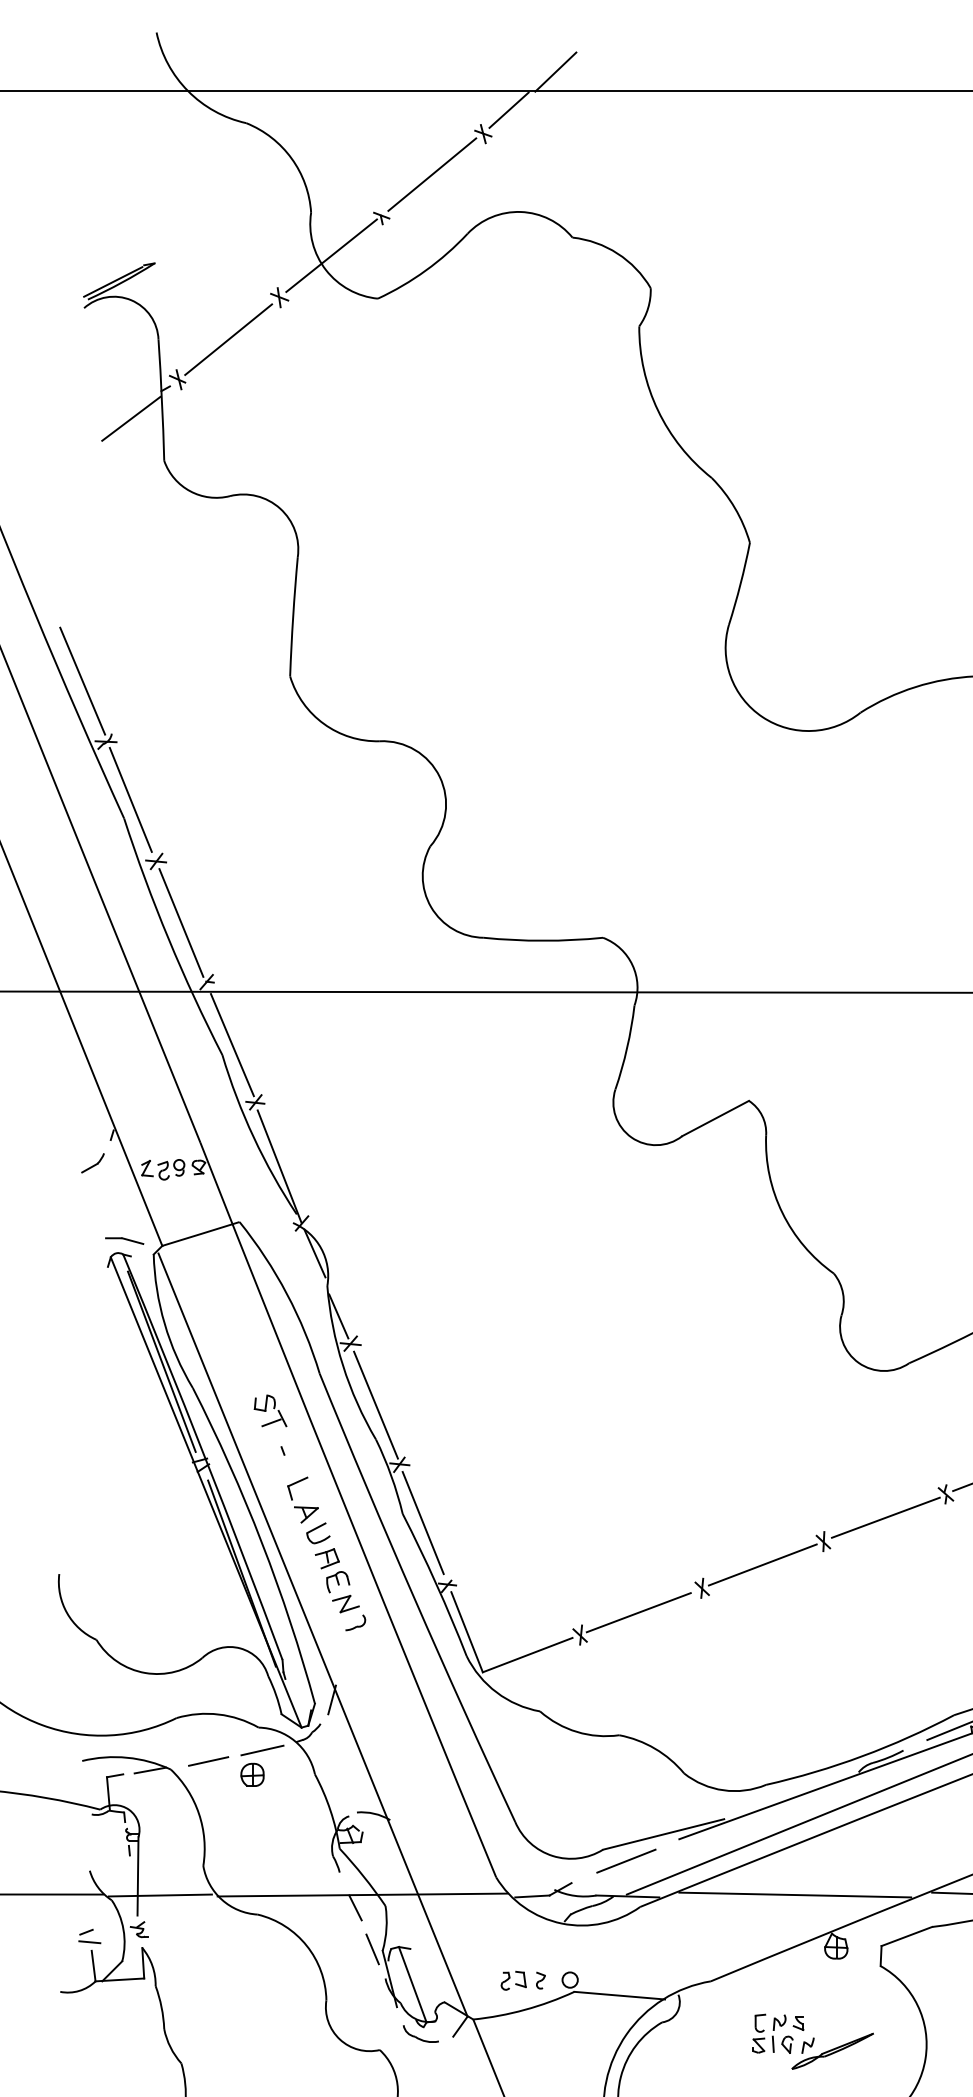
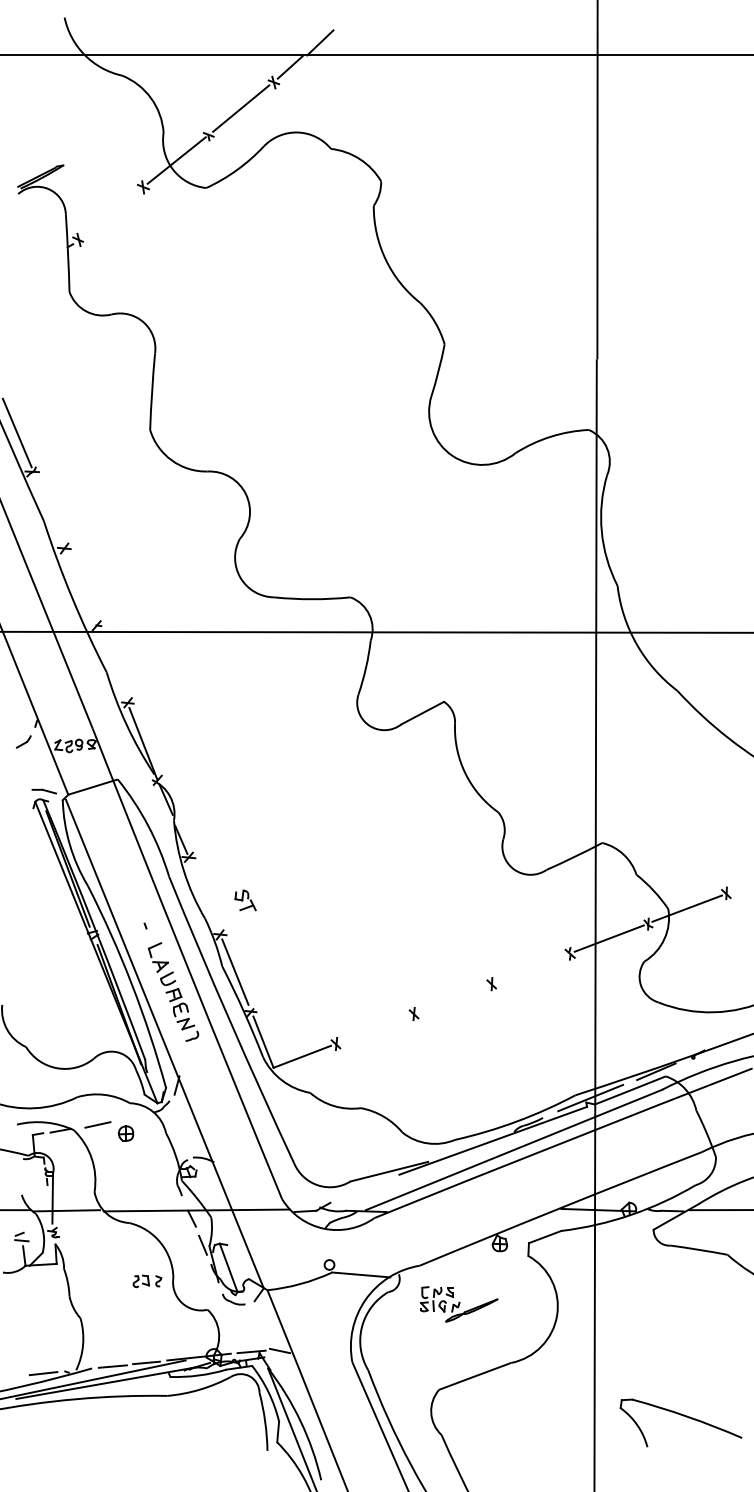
line: (228, 338) -> (110, 213), removed
line: (131, 418) -> (48, 264), removed
line: (129, 799) -> (47, 508), removed
line: (181, 922) -> (80, 587), removed
line: (231, 1044) -> (112, 665), removed
line: (376, 1404) -> (205, 896), removed
part: (270, 1411) -> (245, 900), moved
line: (885, 1517) -> (531, 968), removed
line: (762, 1564) -> (452, 998), removed
line: (638, 1612) -> (373, 1029), removed
line: (262, 1749) -> (132, 1117), removed
line: (626, 1860) -> (365, 1188), removed
line: (794, 1895) -> (473, 1210), removed
part: (523, 1980) -> (147, 1281), moved
part: (813, 2041) -> (459, 1304), moved

